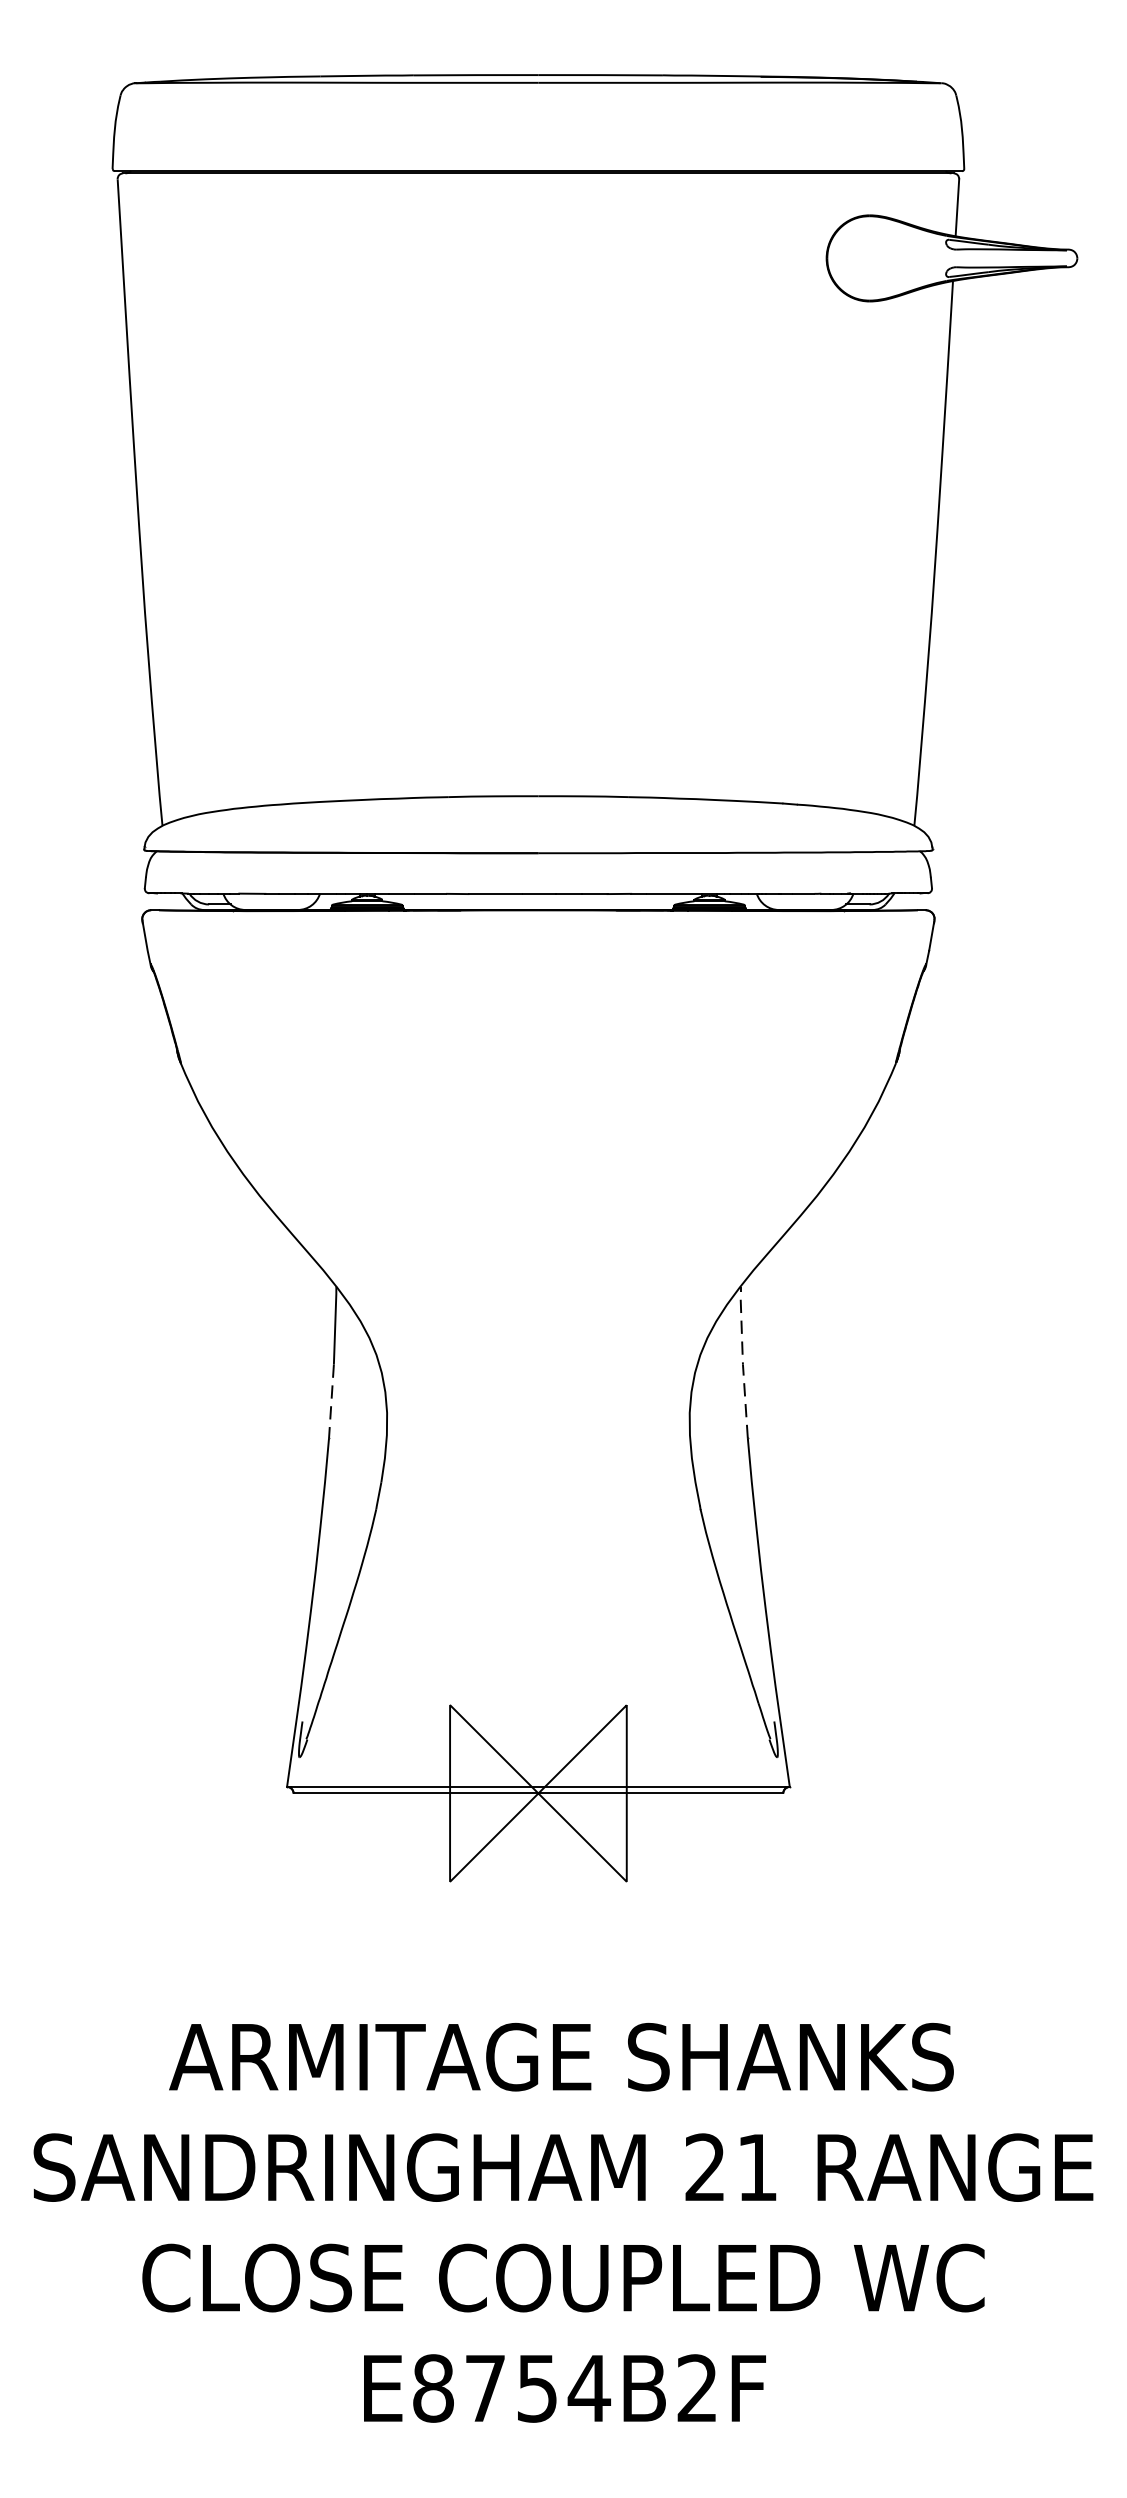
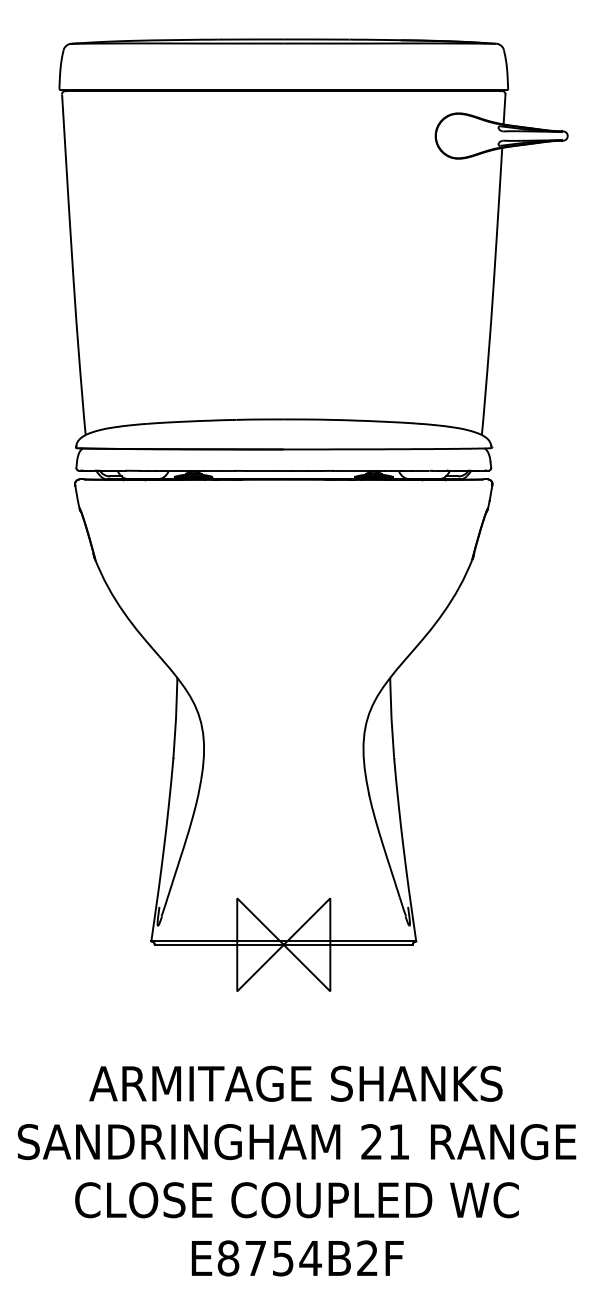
line: (742, 1360) -> (391, 716), dashed -> solid
line: (331, 1401) -> (174, 738), dashed -> solid

